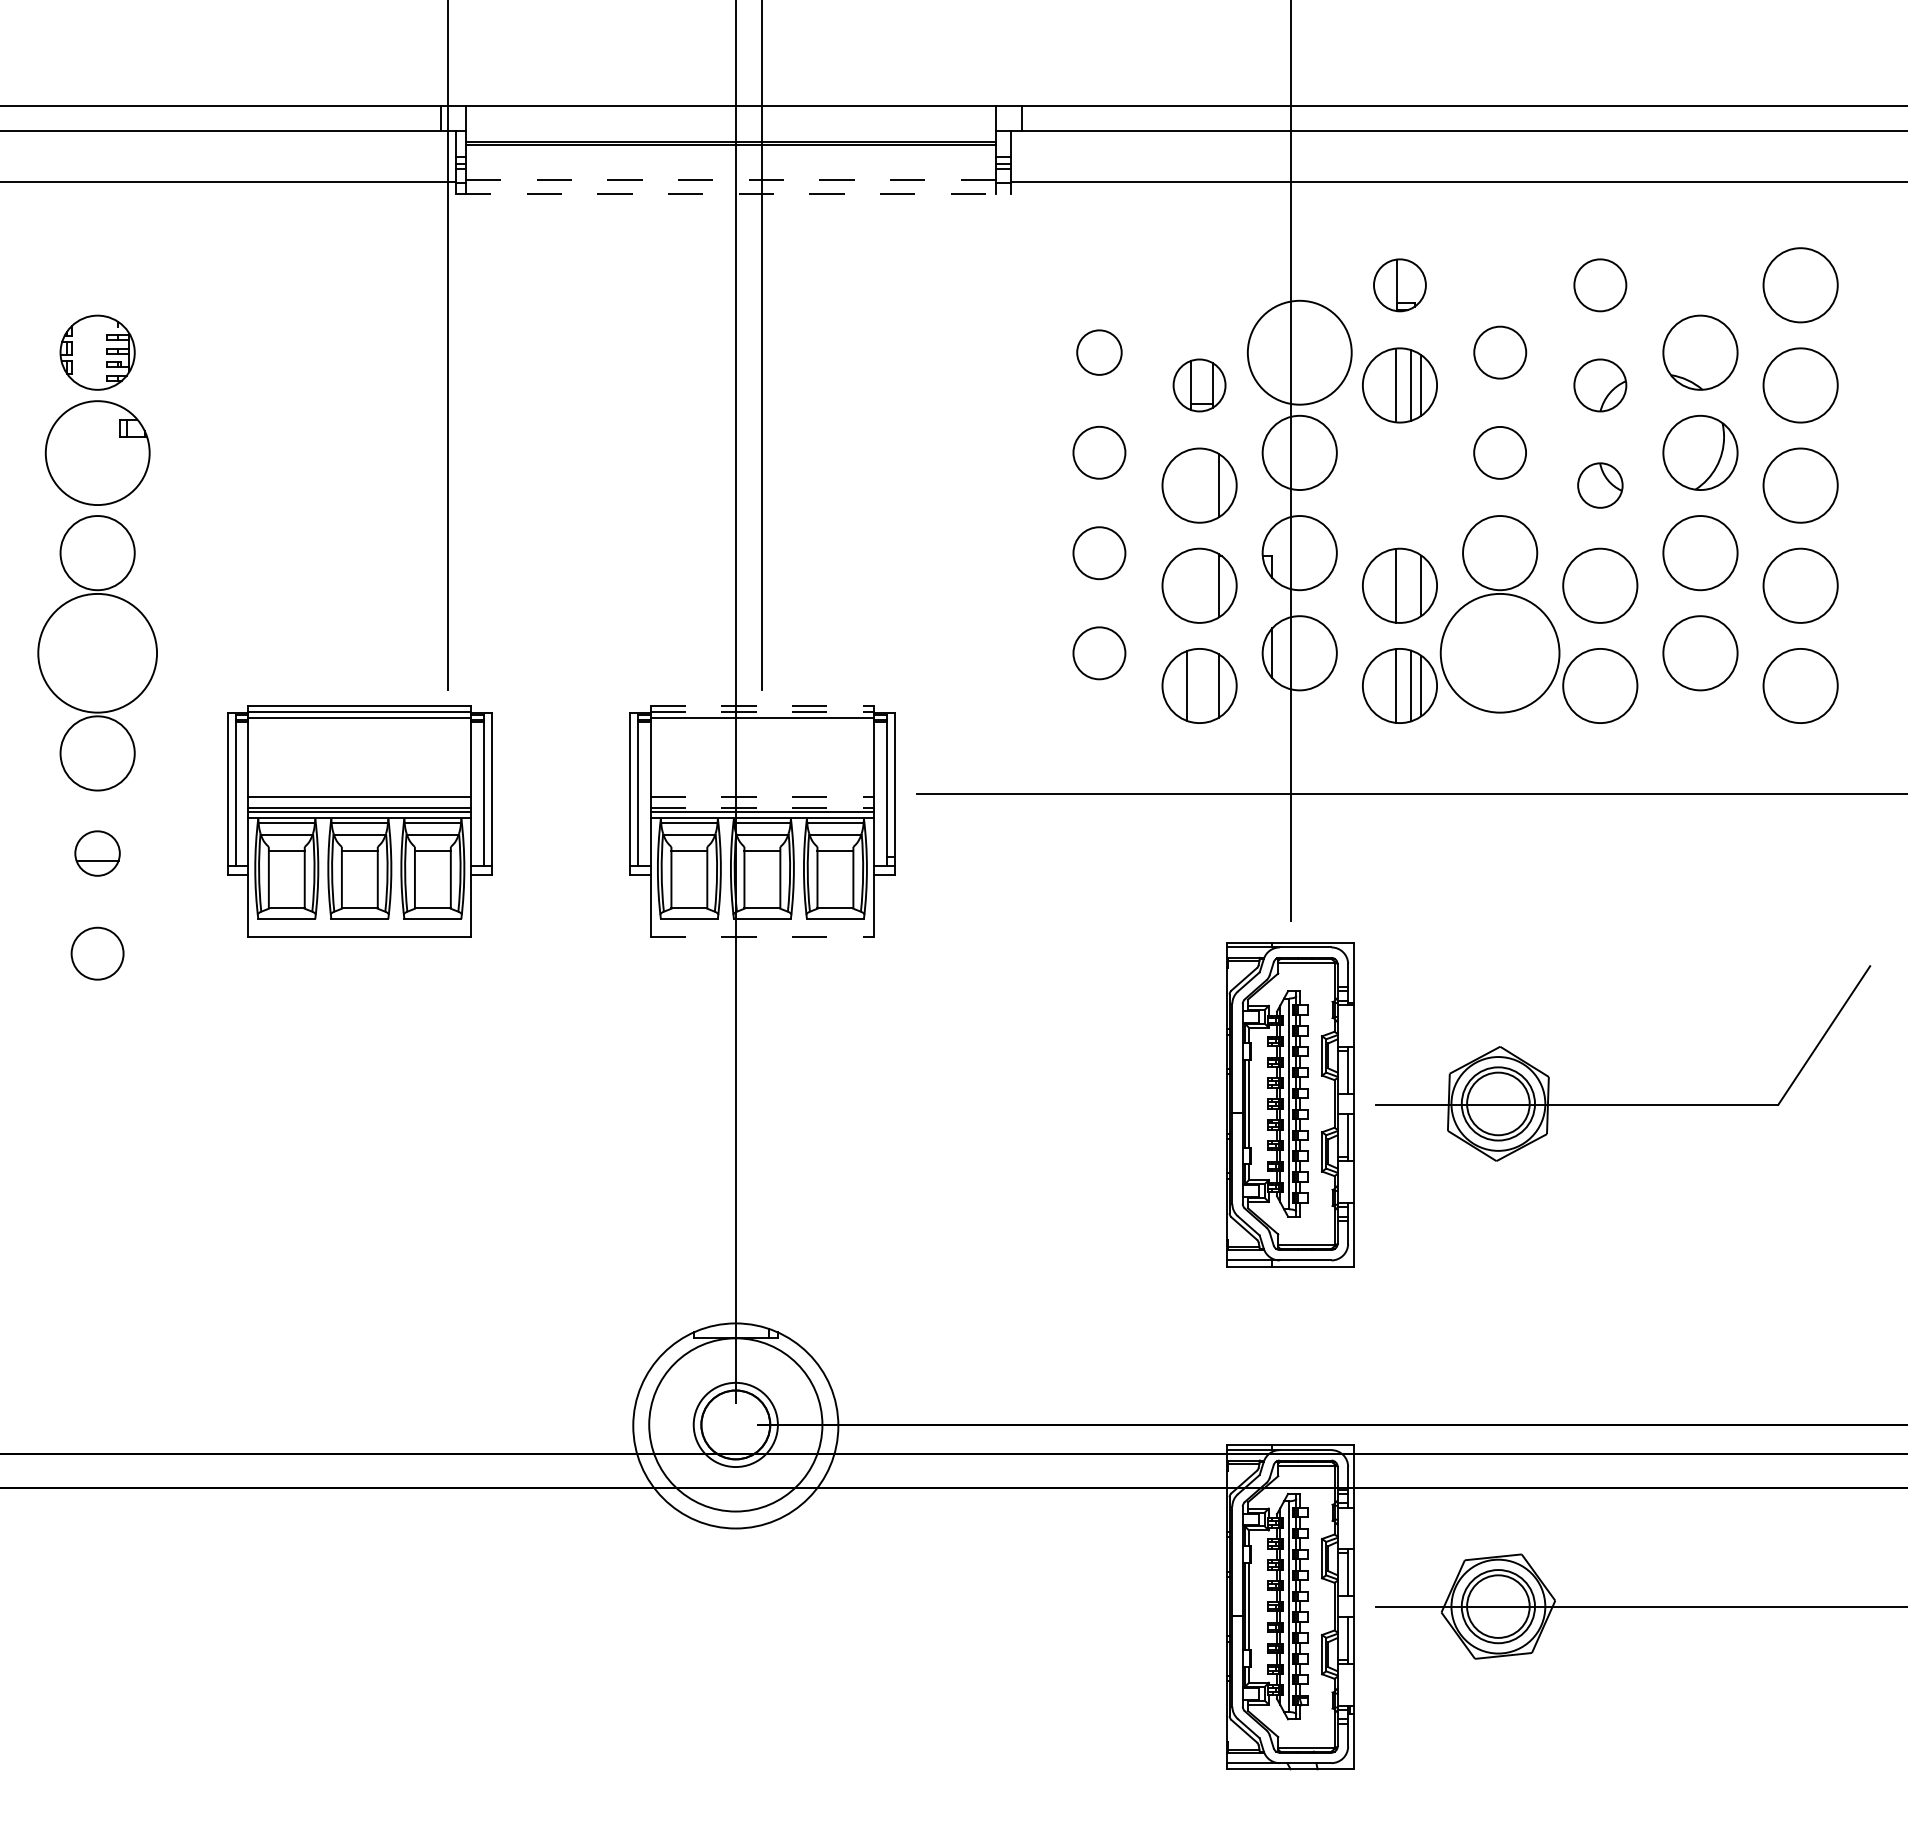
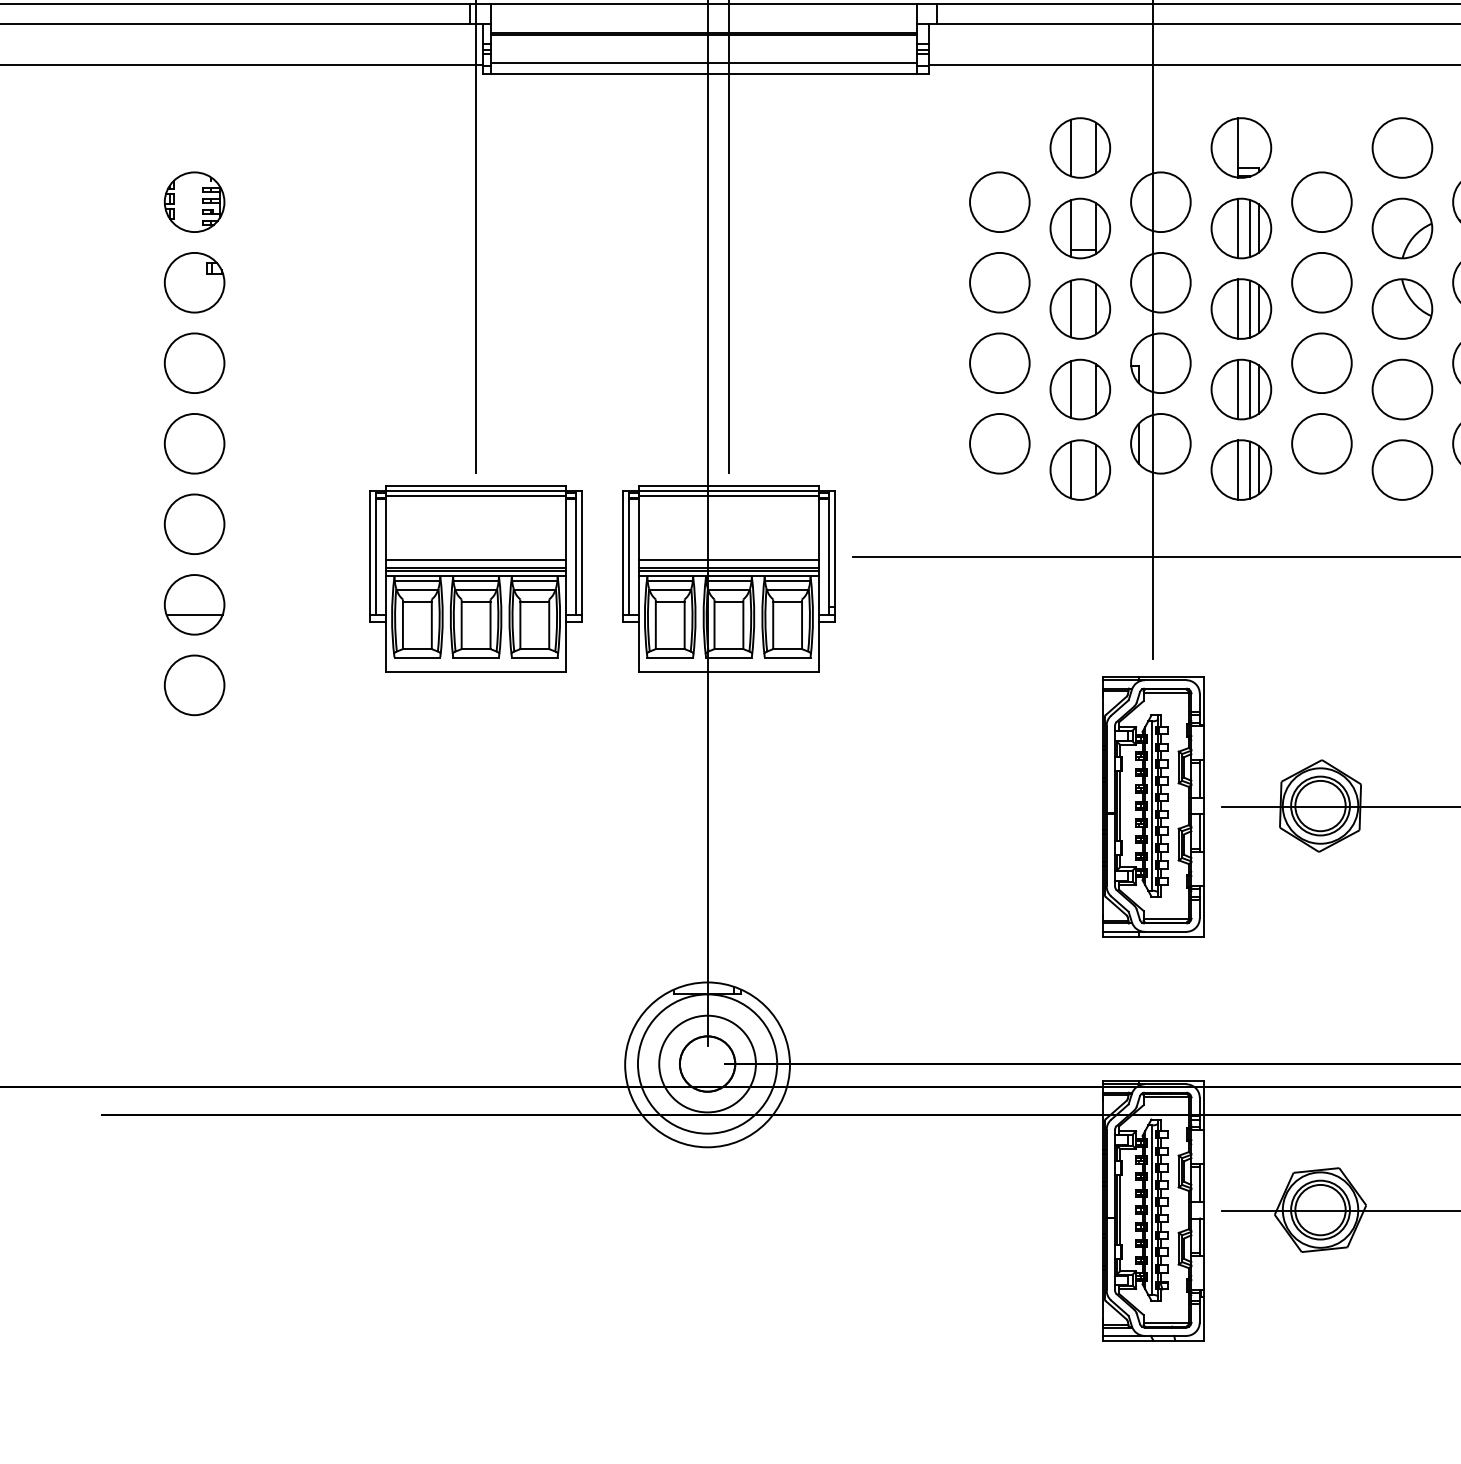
line: (730, 180) -> (703, 63), dashed -> solid
line: (733, 193) -> (705, 74), dashed -> solid
part: (1199, 285) -> (1080, 148), added
part: (1399, 285) -> (1241, 148), size x1.43
circle: (1600, 285) -> (1402, 148), size x1.43
circle: (1099, 352) -> (999, 202), size x1.67
circle: (1299, 352) -> (1160, 202), size x0.71
circle: (1500, 352) -> (1322, 202), size x1.43
part: (1199, 385) -> (1080, 228), size x1.43
part: (1600, 385) -> (1402, 228), size x1.43
part: (97, 452) -> (194, 282), size x0.71
circle: (1099, 452) -> (999, 282), size x1.43
circle: (1500, 452) -> (1322, 282), size x1.43
line: (1187, 485) -> (1070, 308), added
part: (1399, 485) -> (1241, 308), added
part: (1600, 485) -> (1402, 308), size x1.67
circle: (1099, 553) -> (999, 363), size x1.43
line: (1187, 585) -> (1070, 389), added
line: (1410, 585) -> (1249, 389), added
circle: (97, 653) -> (194, 443), size x0.62
circle: (1099, 653) -> (999, 443), size x1.43
circle: (1500, 653) -> (1322, 443), size x0.62
line: (762, 705) -> (729, 485), dashed -> solid
line: (762, 711) -> (729, 490), dashed -> solid
line: (762, 797) -> (729, 559), dashed -> solid
line: (762, 807) -> (729, 567), dashed -> solid
part: (359, 821) -> (475, 579), moved
part: (97, 853) -> (194, 604), size x1.67
line: (762, 937) -> (729, 672), dashed -> solid
circle: (97, 953) -> (194, 685), size x1.43
circle: (735, 1424) -> (707, 1063), size x1.43

